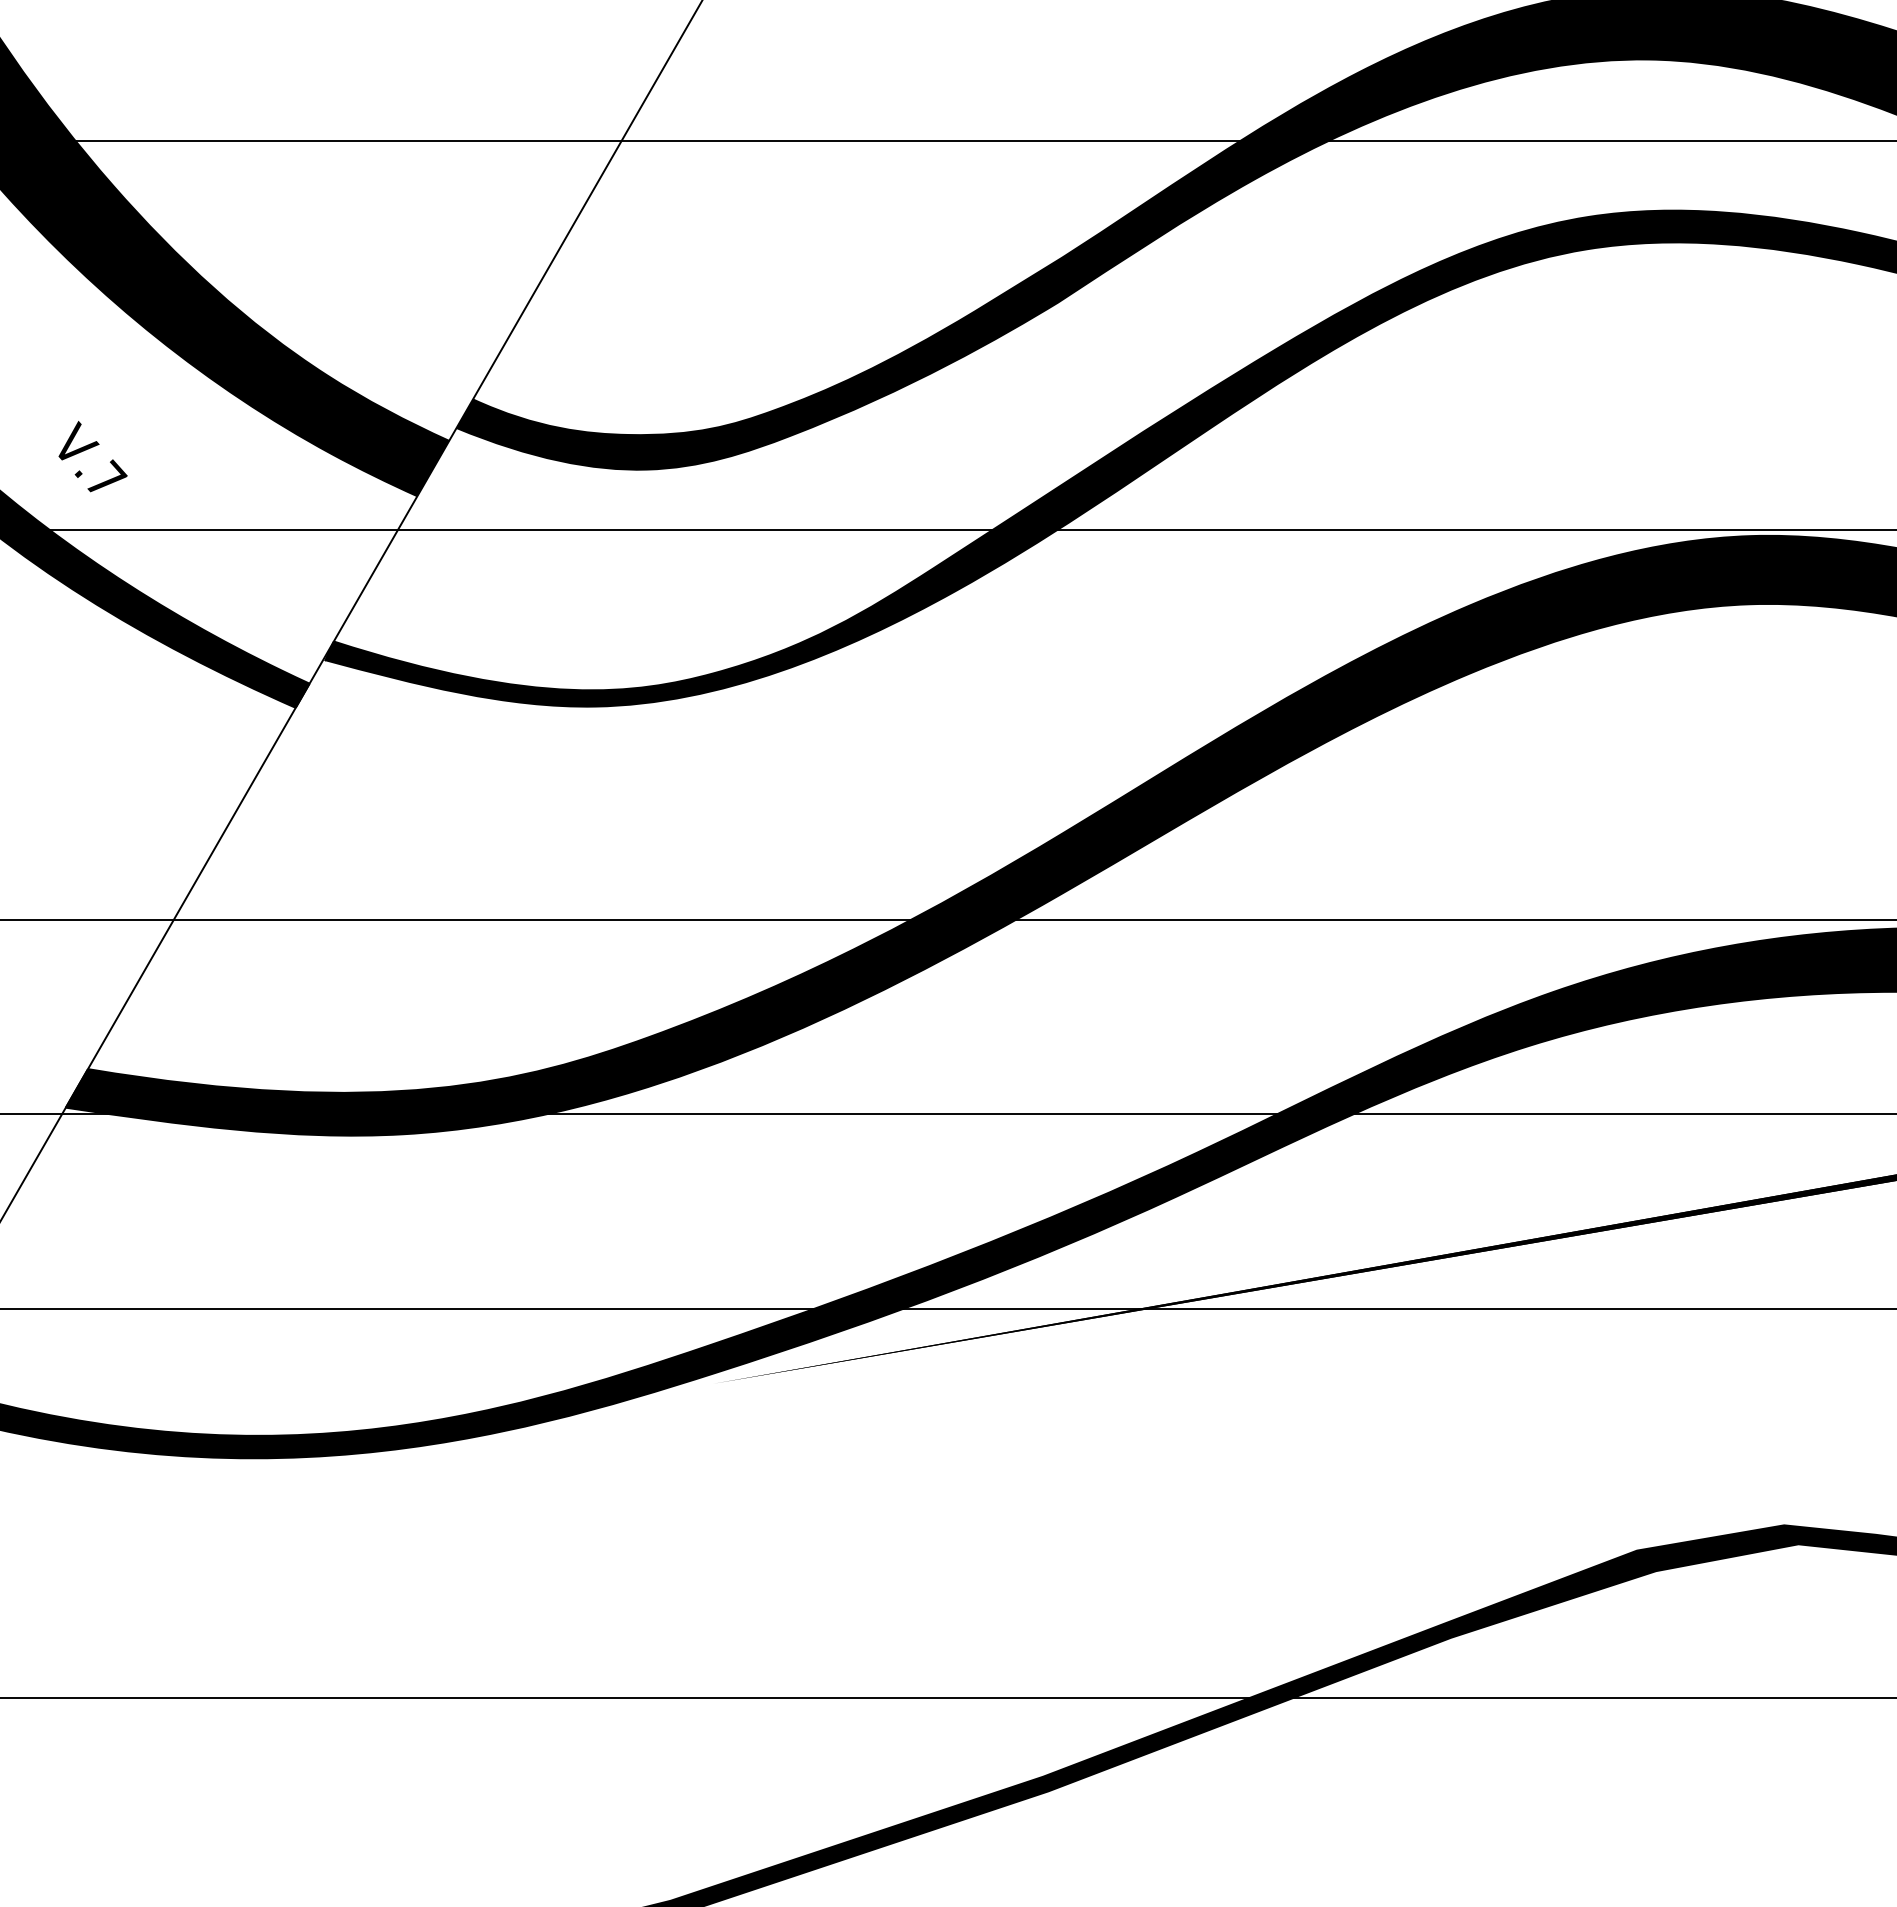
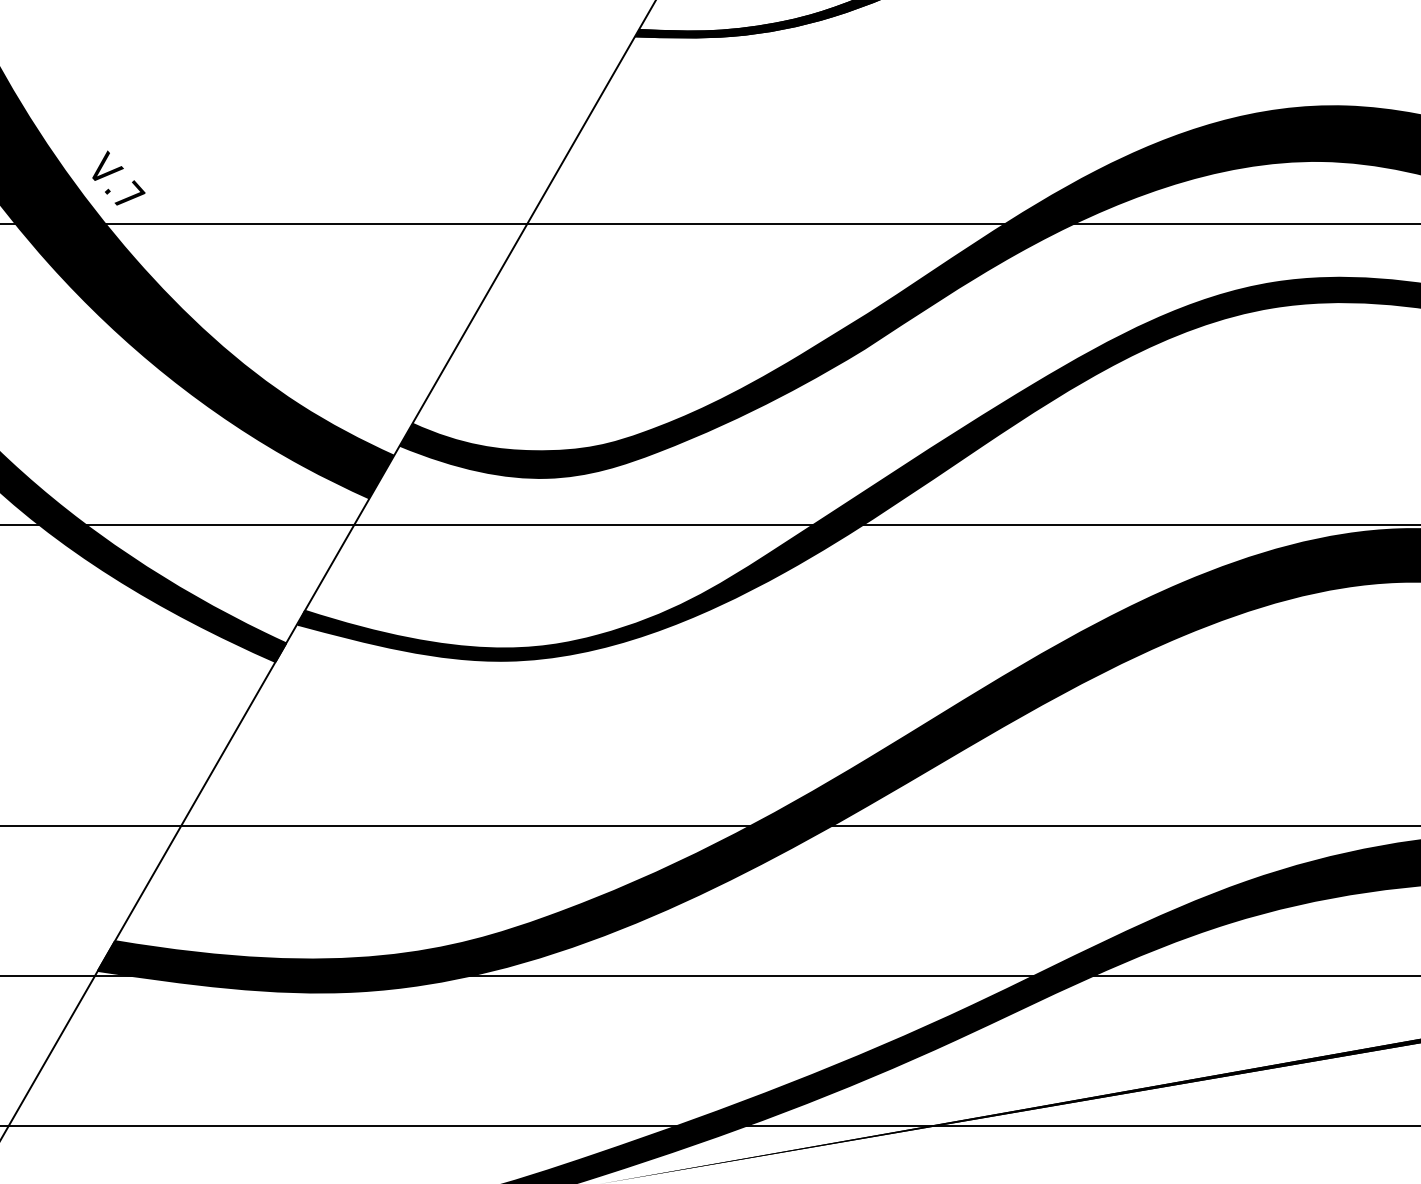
text: (92, 456) -> (118, 178), moved

